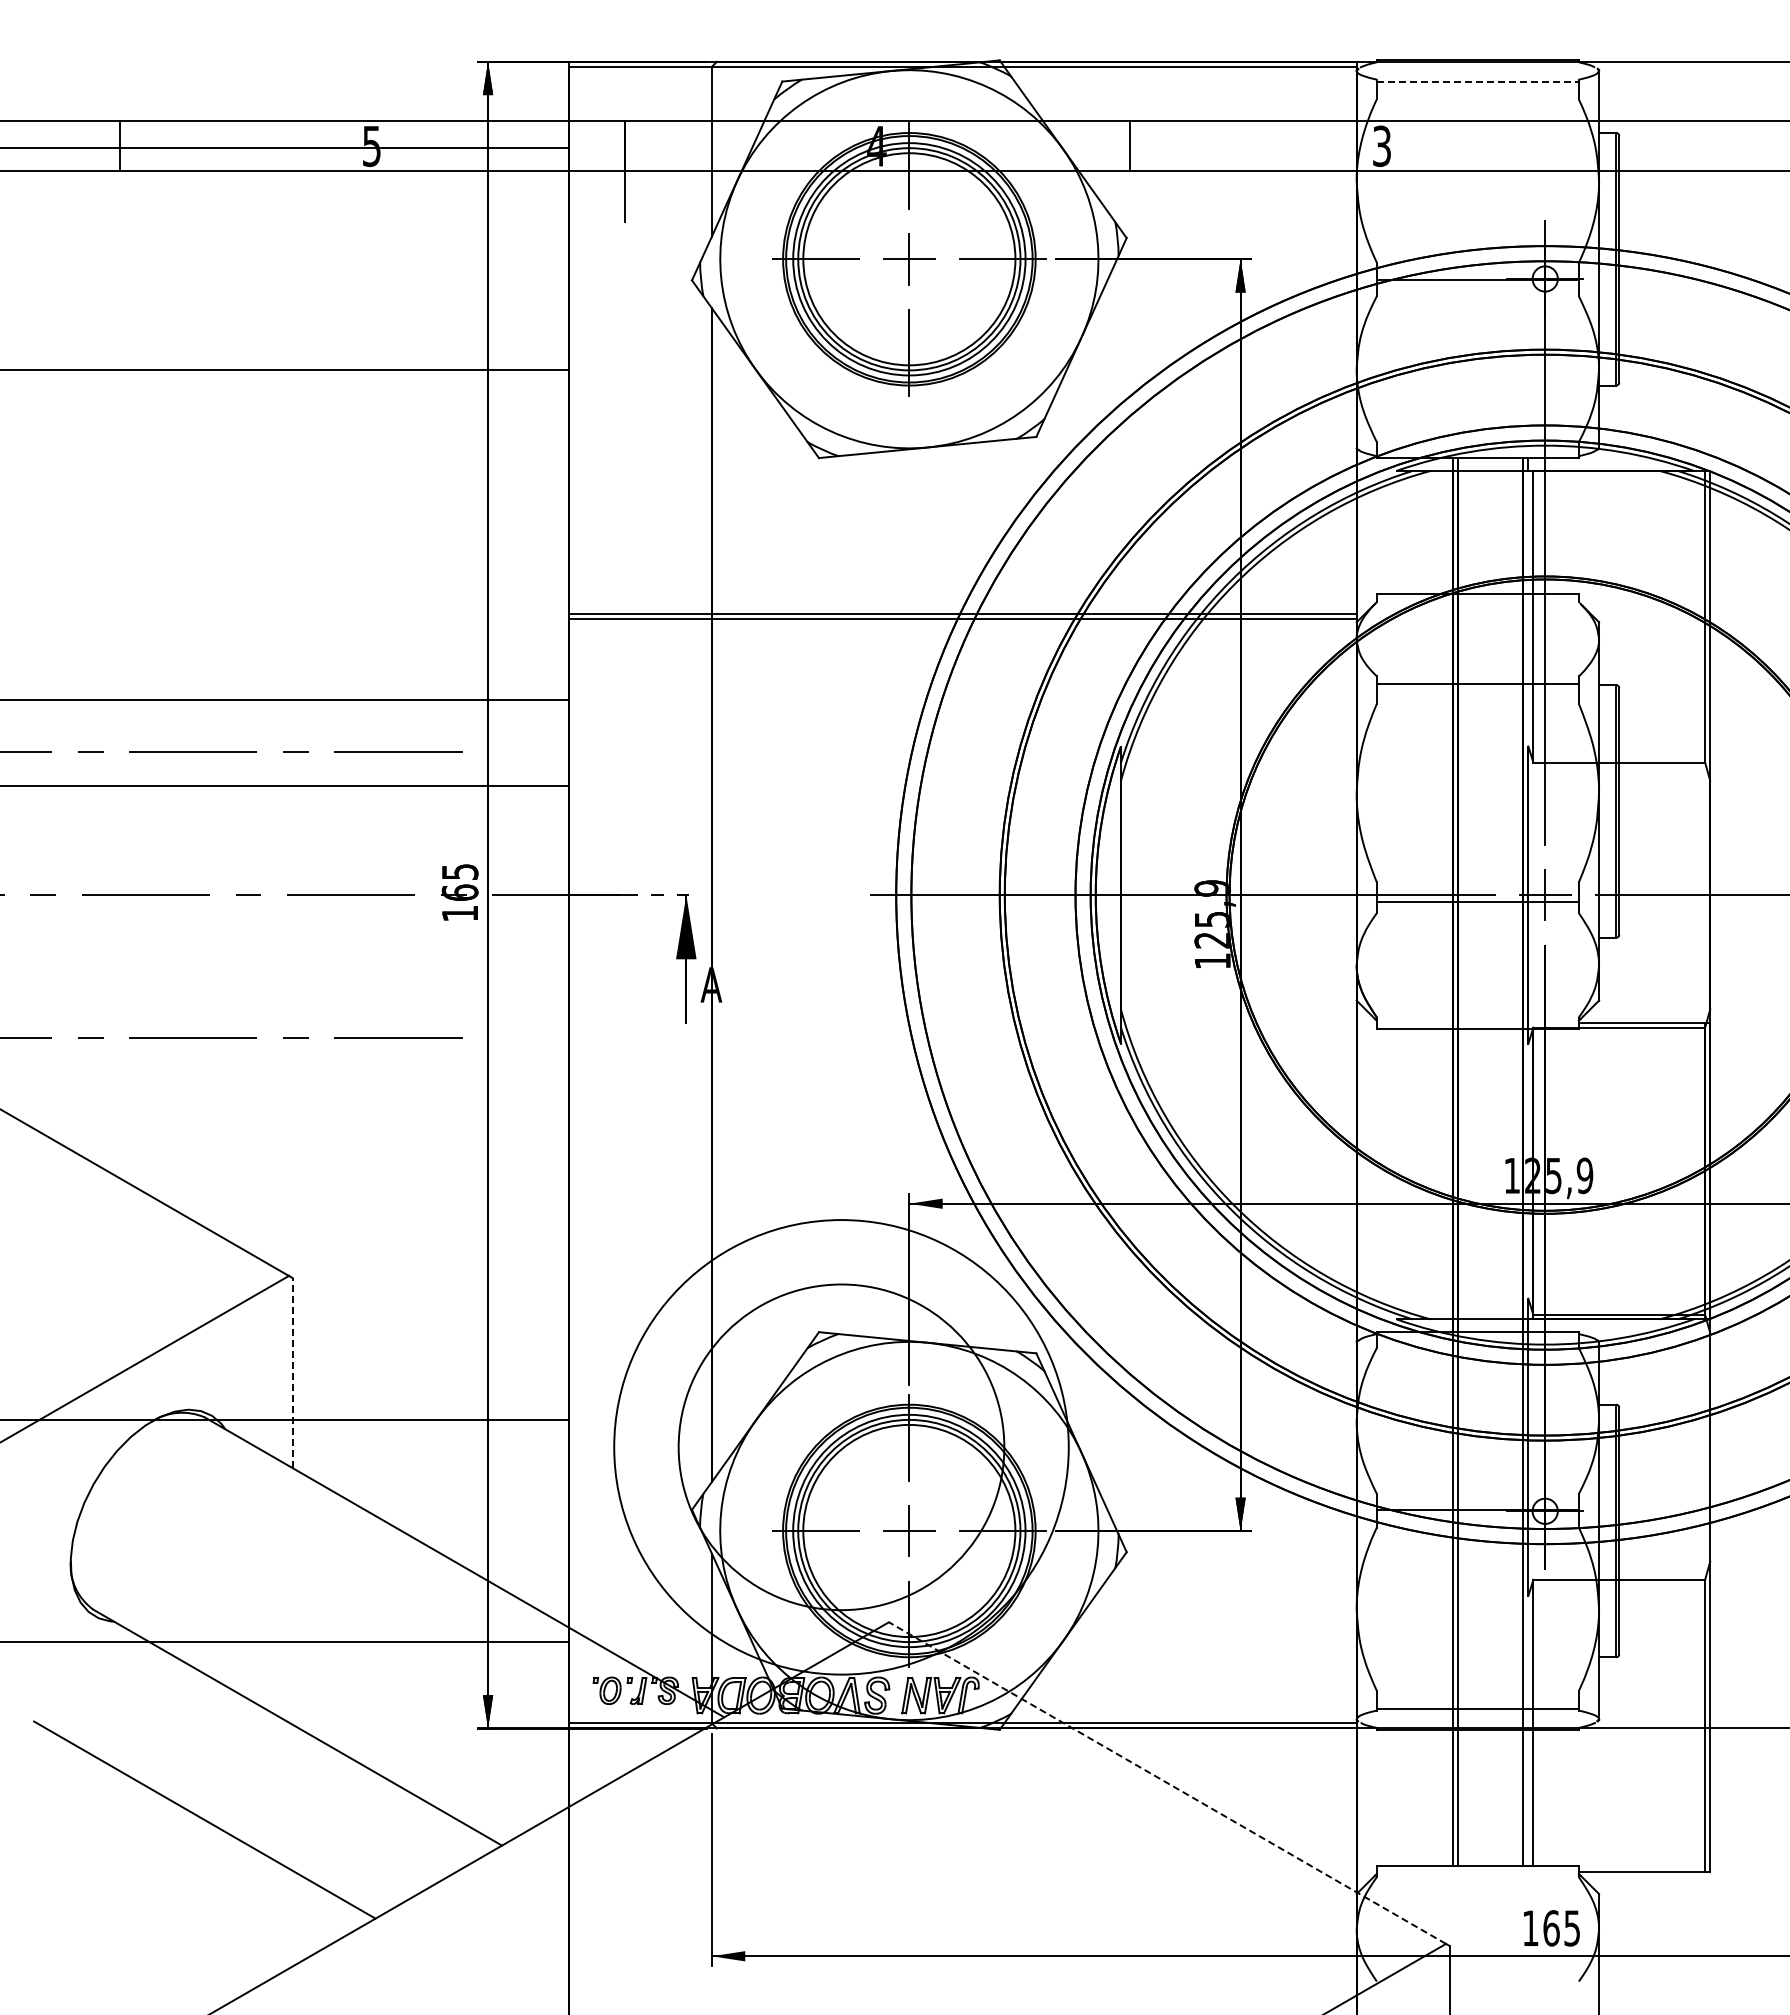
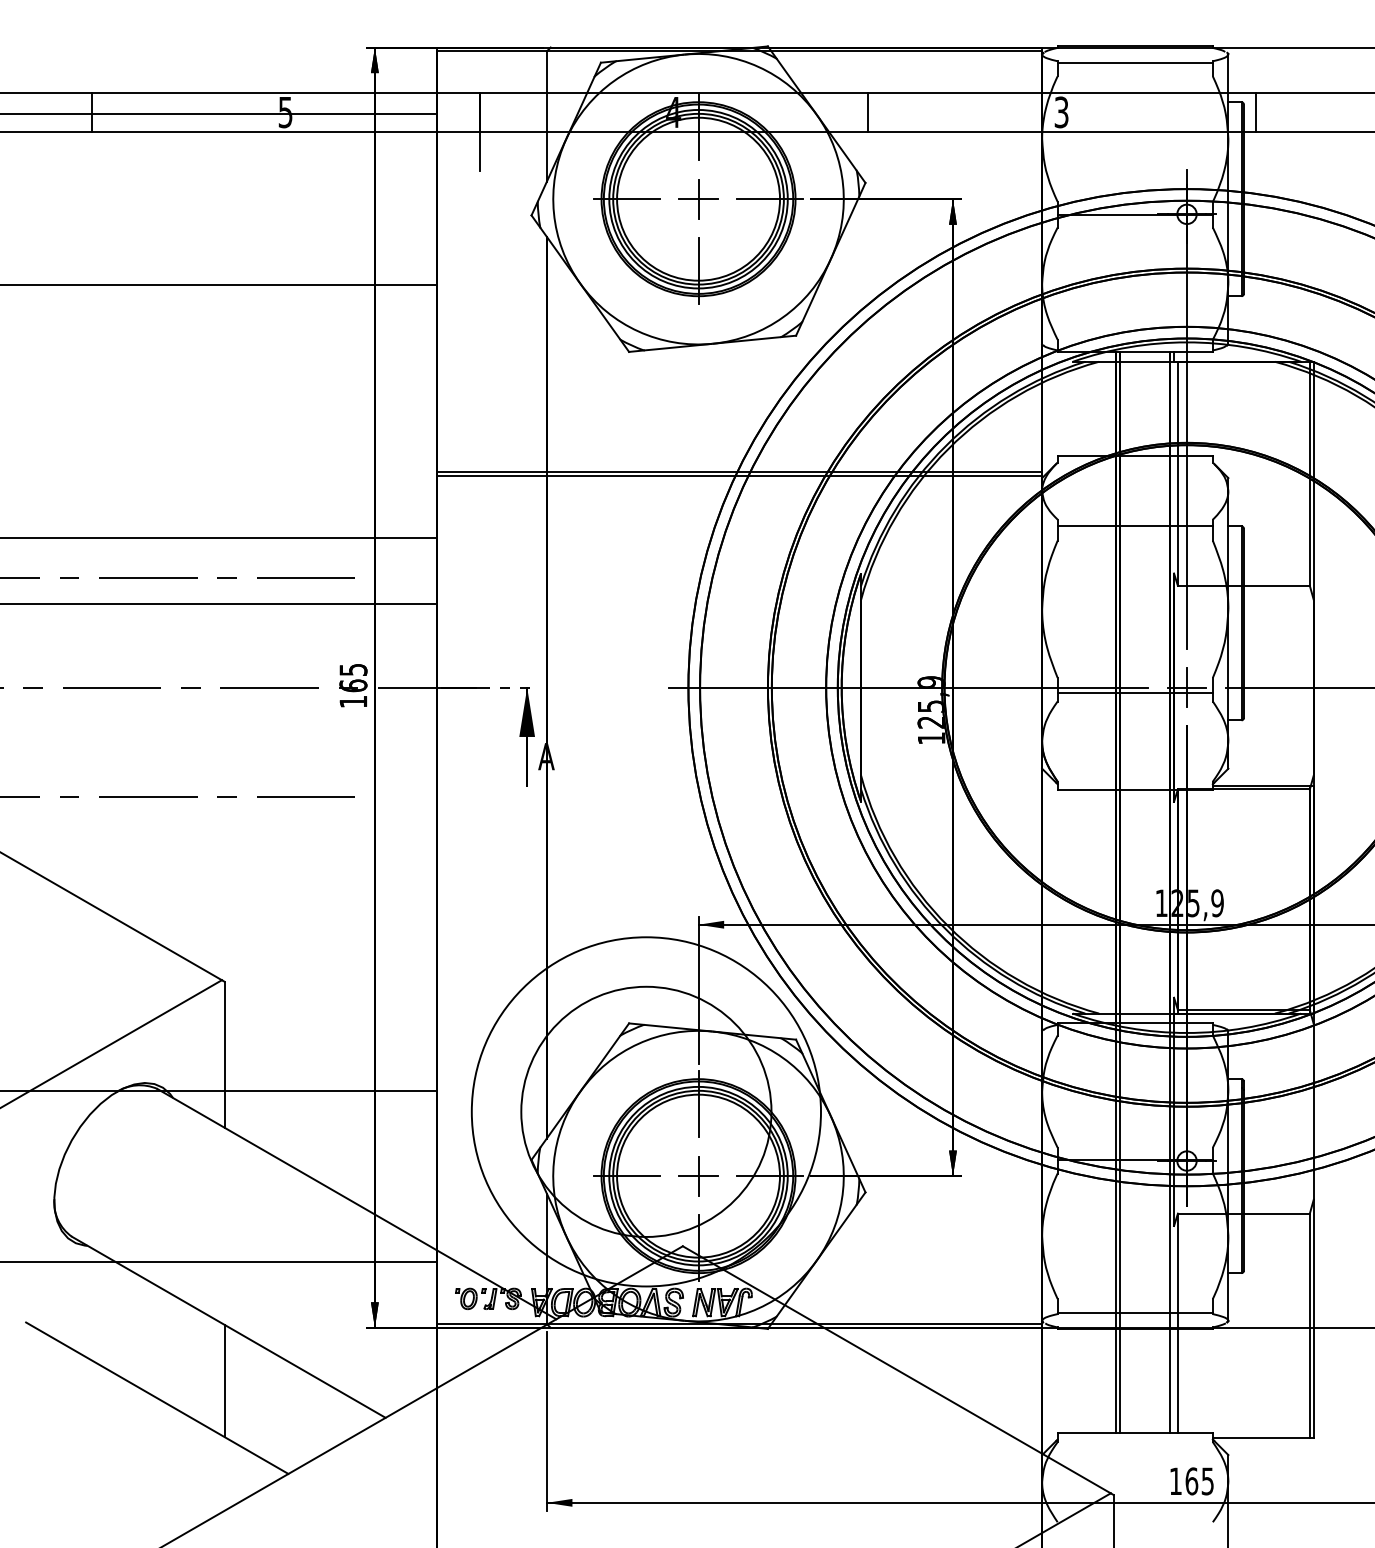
line: (1478, 81) -> (1135, 62), dashed -> solid
line: (1635, 145) -> (1256, 111), added
line: (292, 1372) -> (224, 1054), dashed -> solid
line: (1167, 1783) -> (896, 1370), dashed -> solid
line: (292, 1797) -> (224, 1380), added

